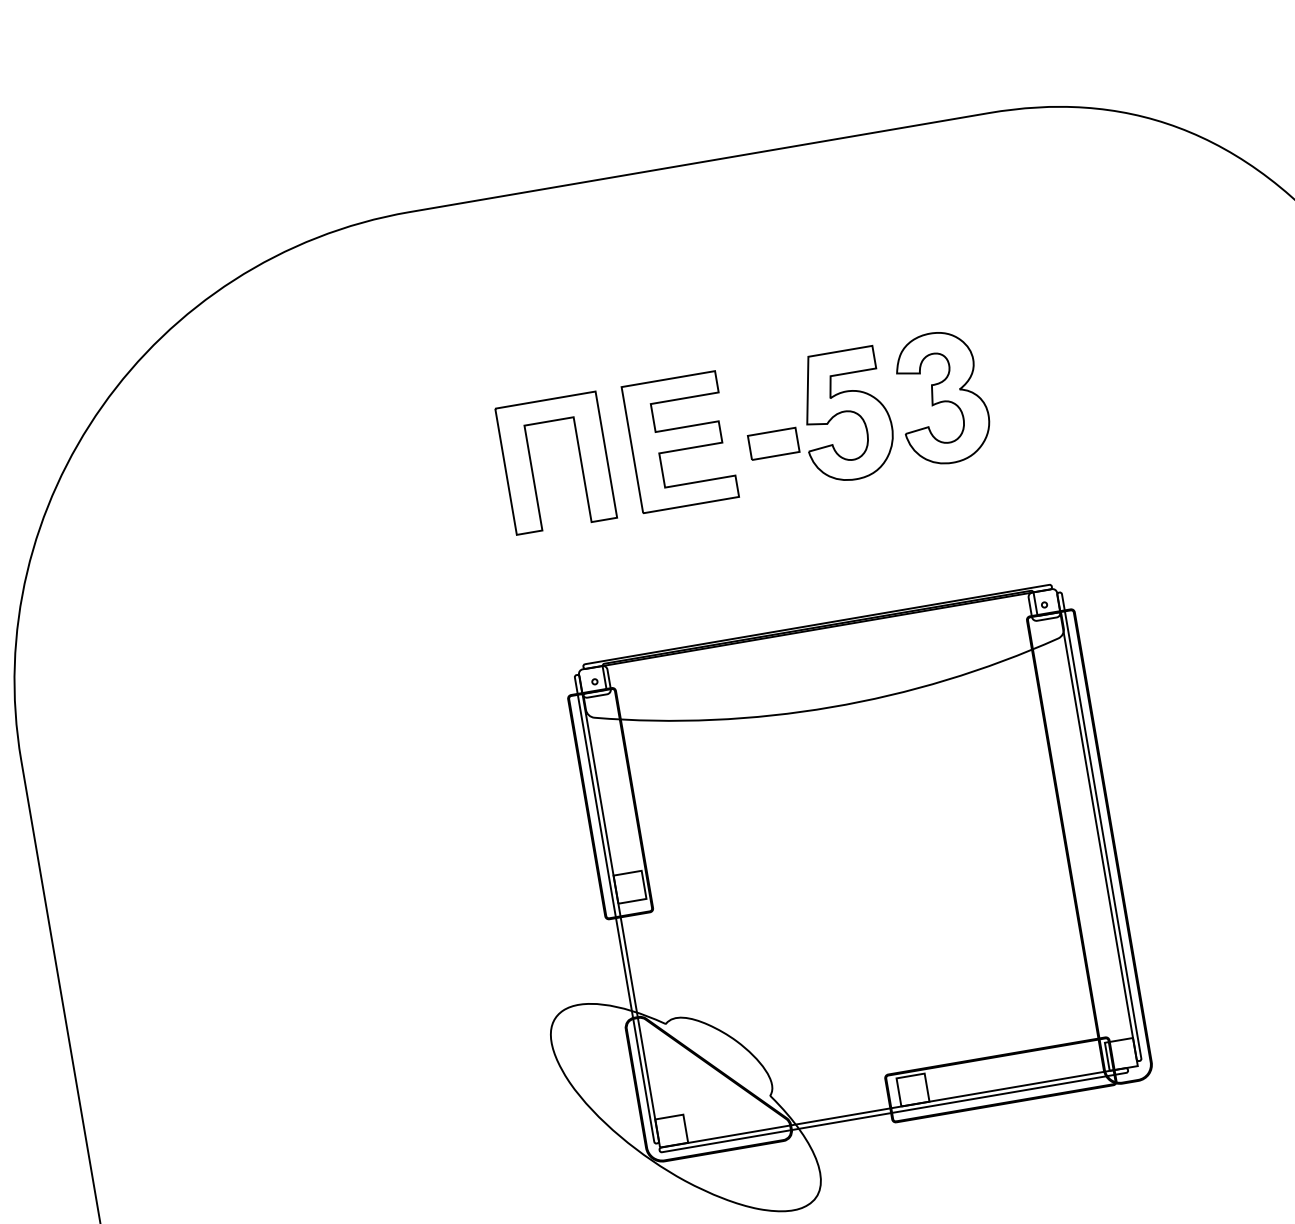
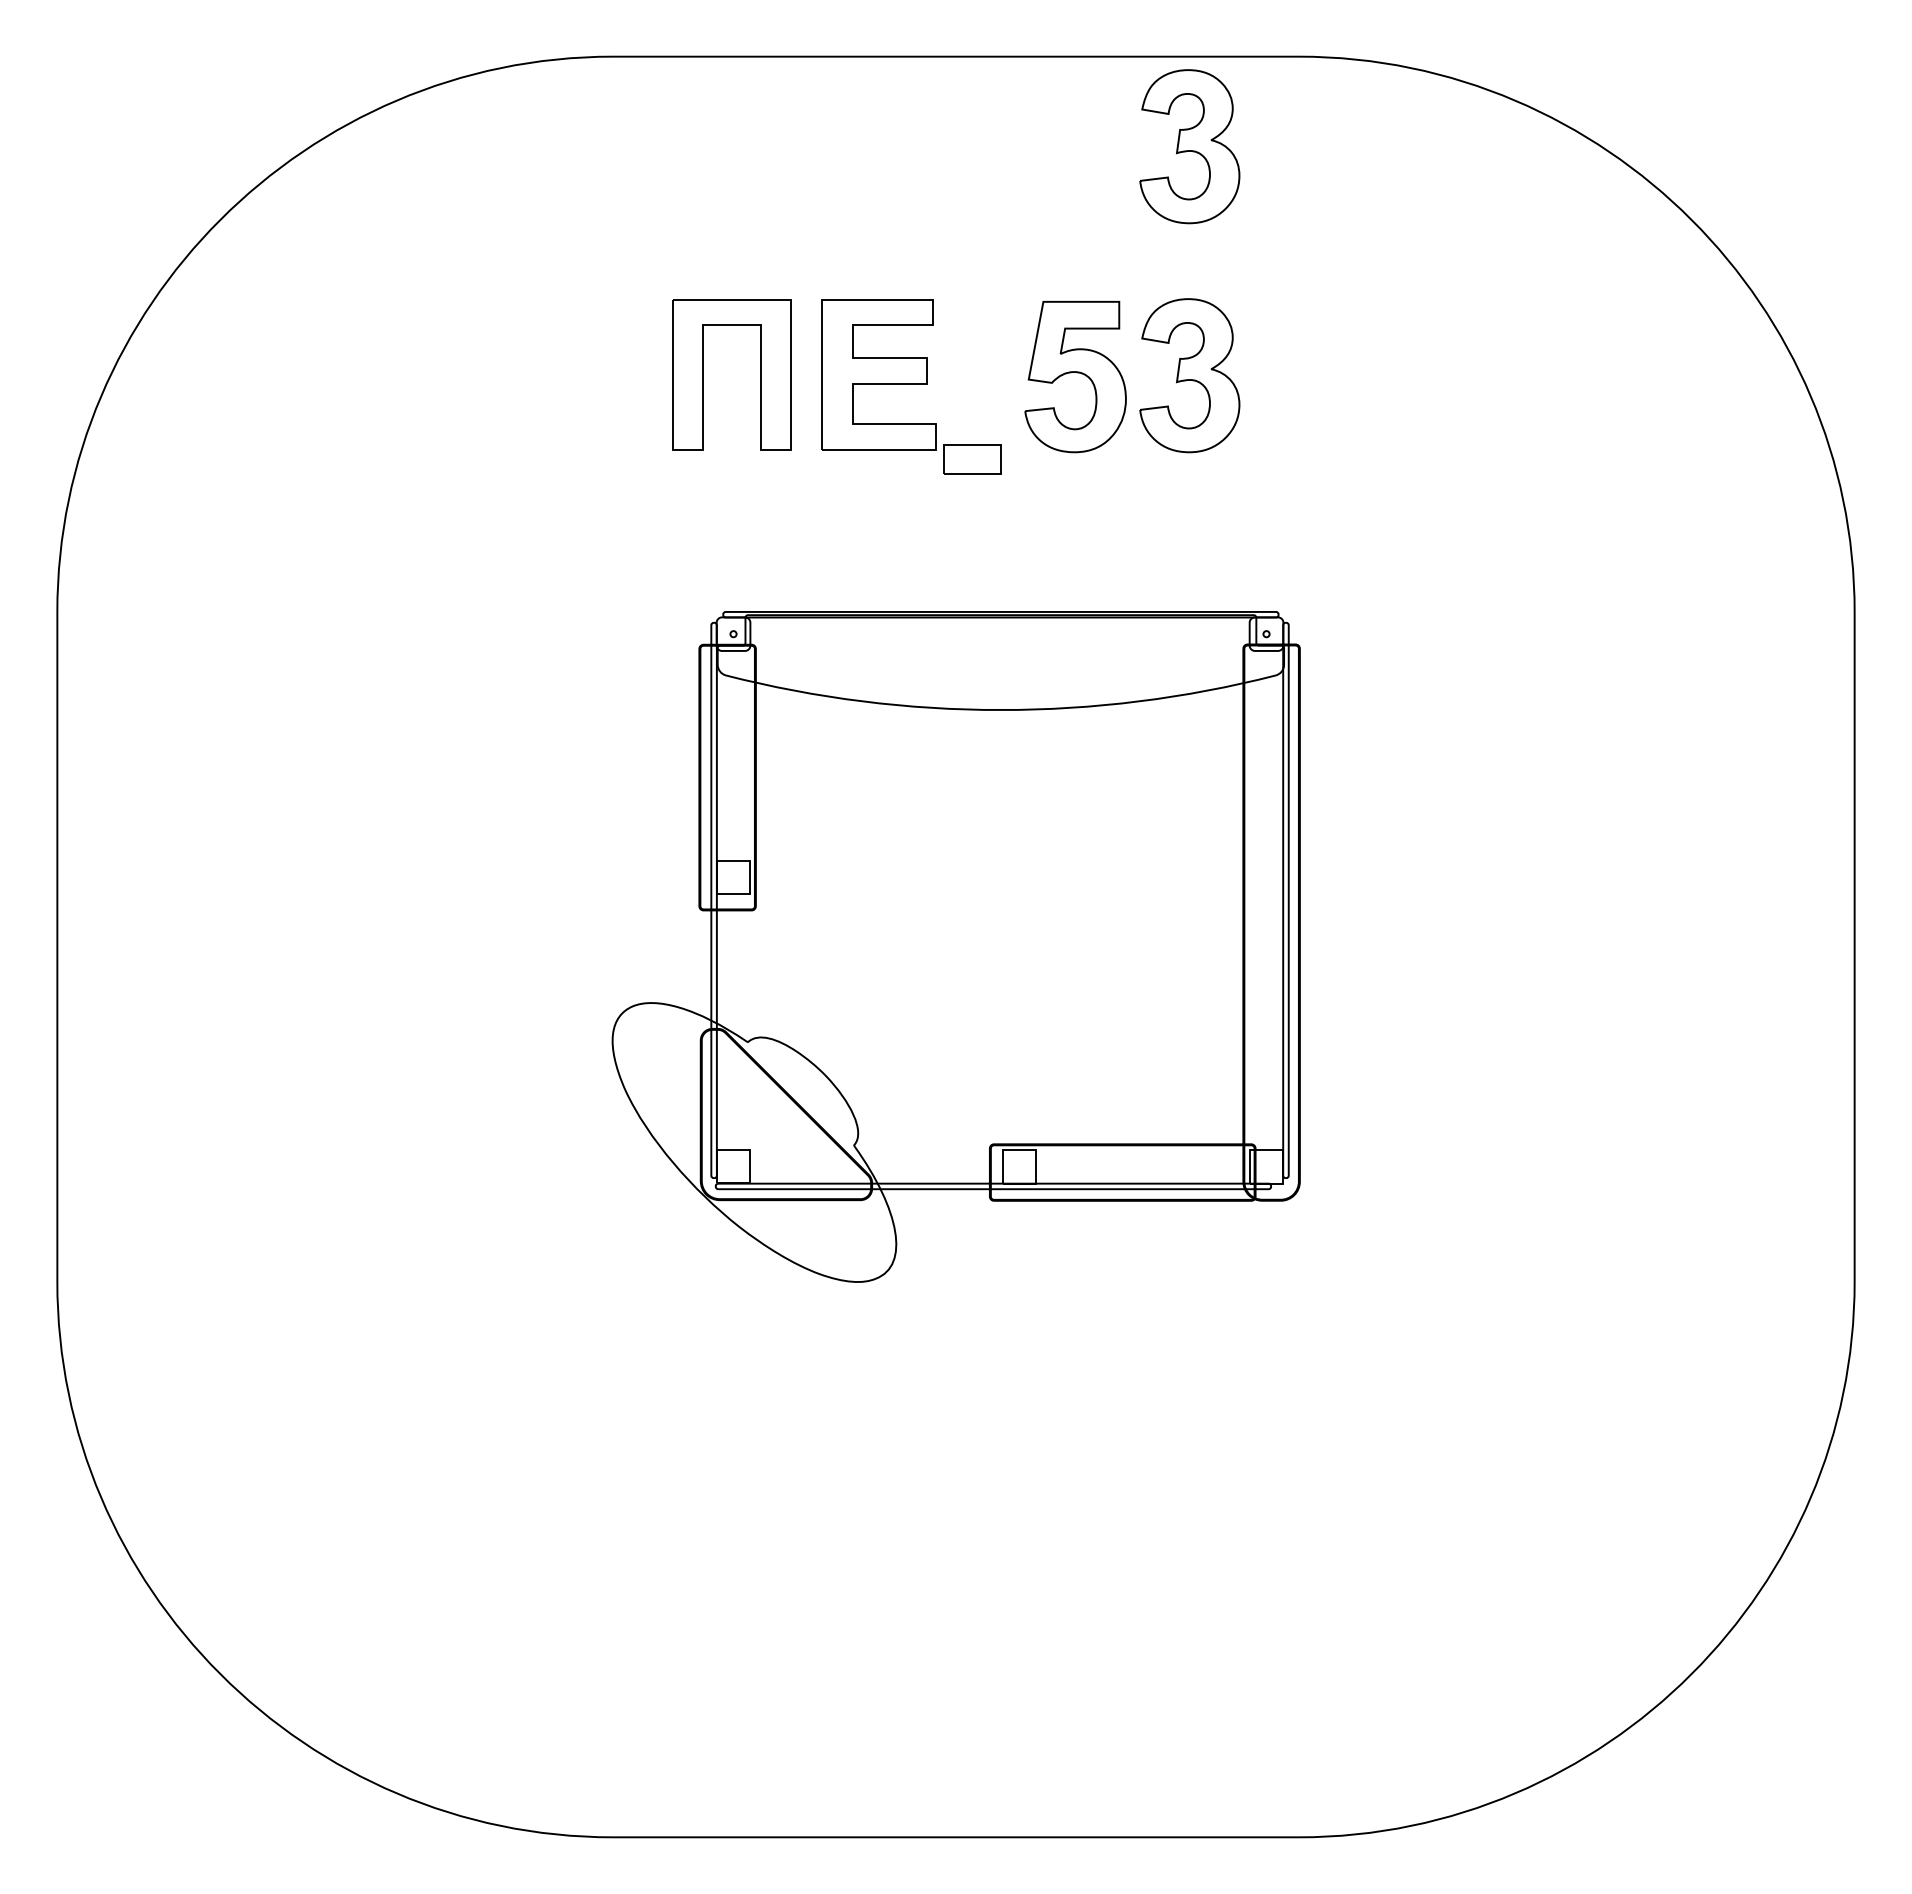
part: (909, 204) -> (1189, 146), added
part: (773, 444) -> (972, 459), moved

